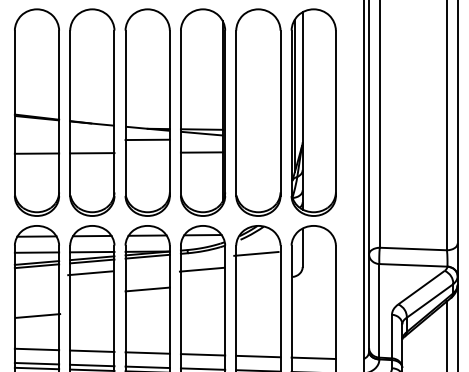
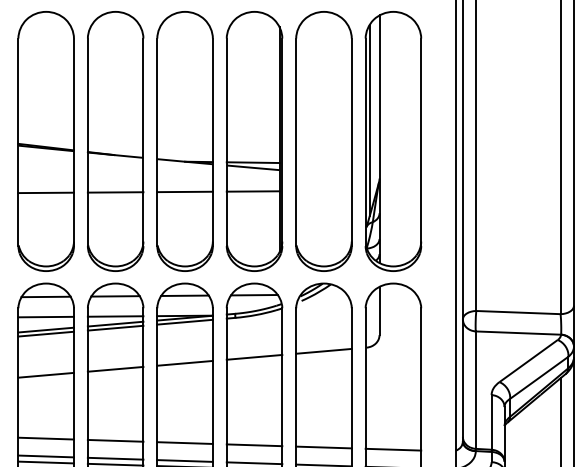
line: (147, 139) -> (184, 191), moved
line: (256, 253) -> (324, 350), moved
line: (201, 269) -> (253, 357), moved
line: (90, 273) -> (115, 369), moved
line: (37, 315) -> (45, 374), moved

